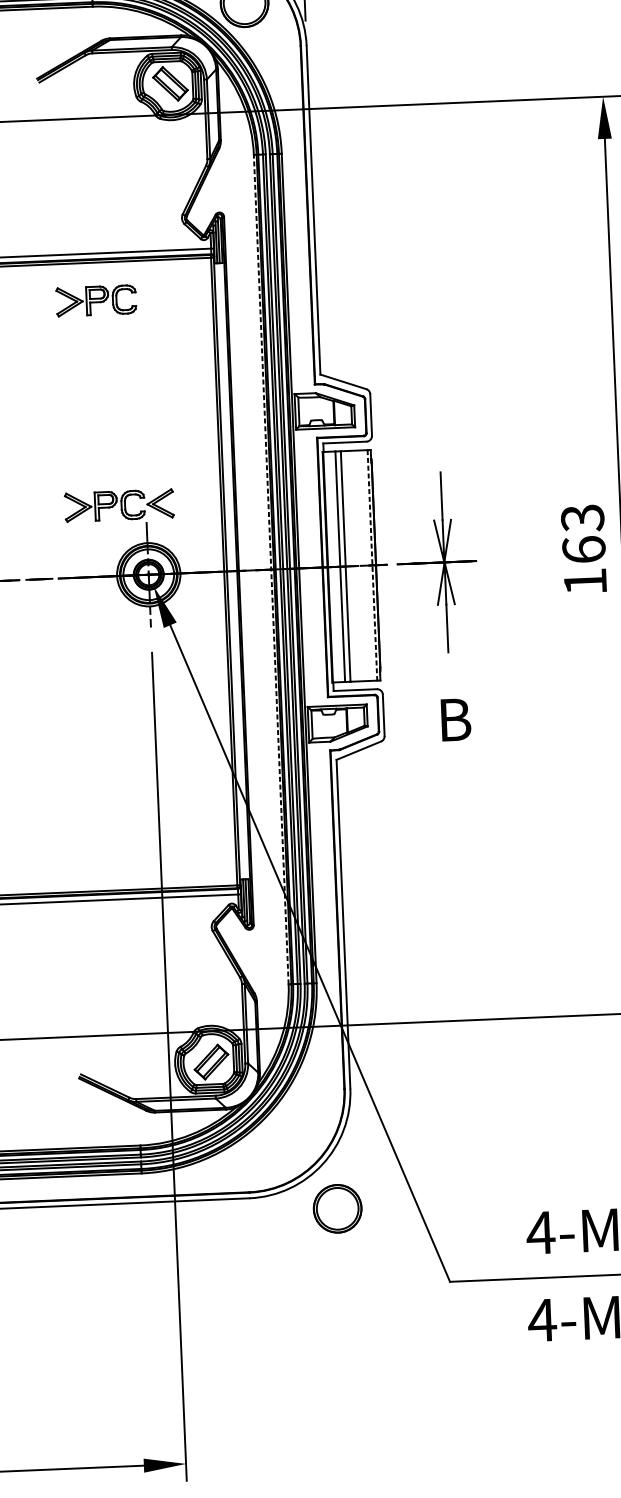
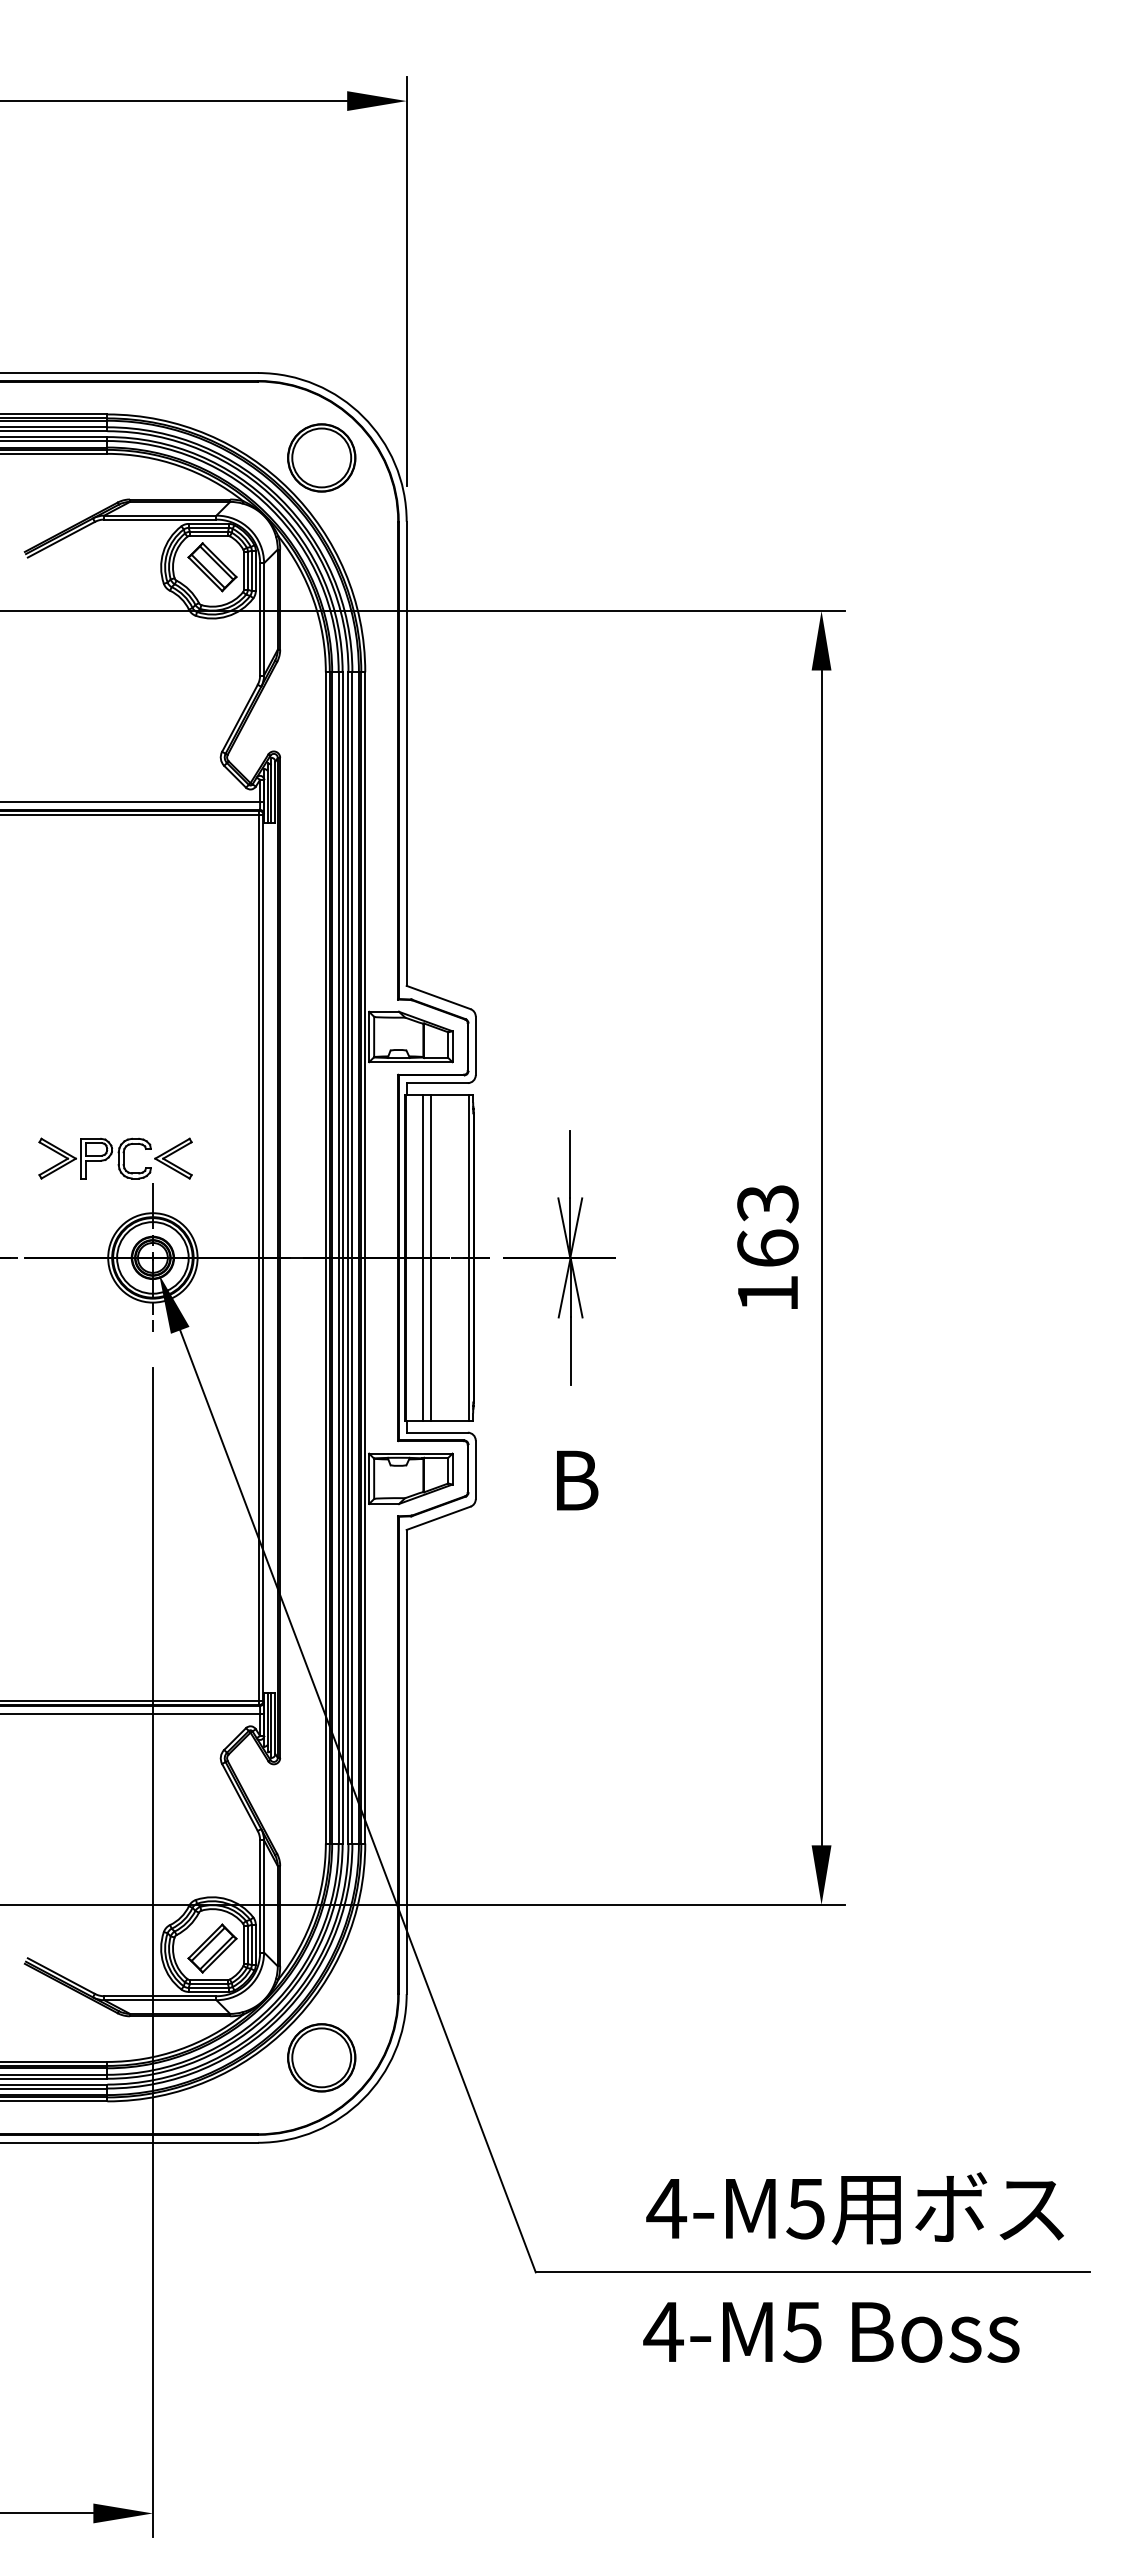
part: (95, 300) -> (94, 868), removed
line: (372, 565) -> (468, 1257), dashed -> solid
line: (270, 569) -> (325, 1257), dashed -> solid
part: (337, 1208) -> (321, 2057), moved

